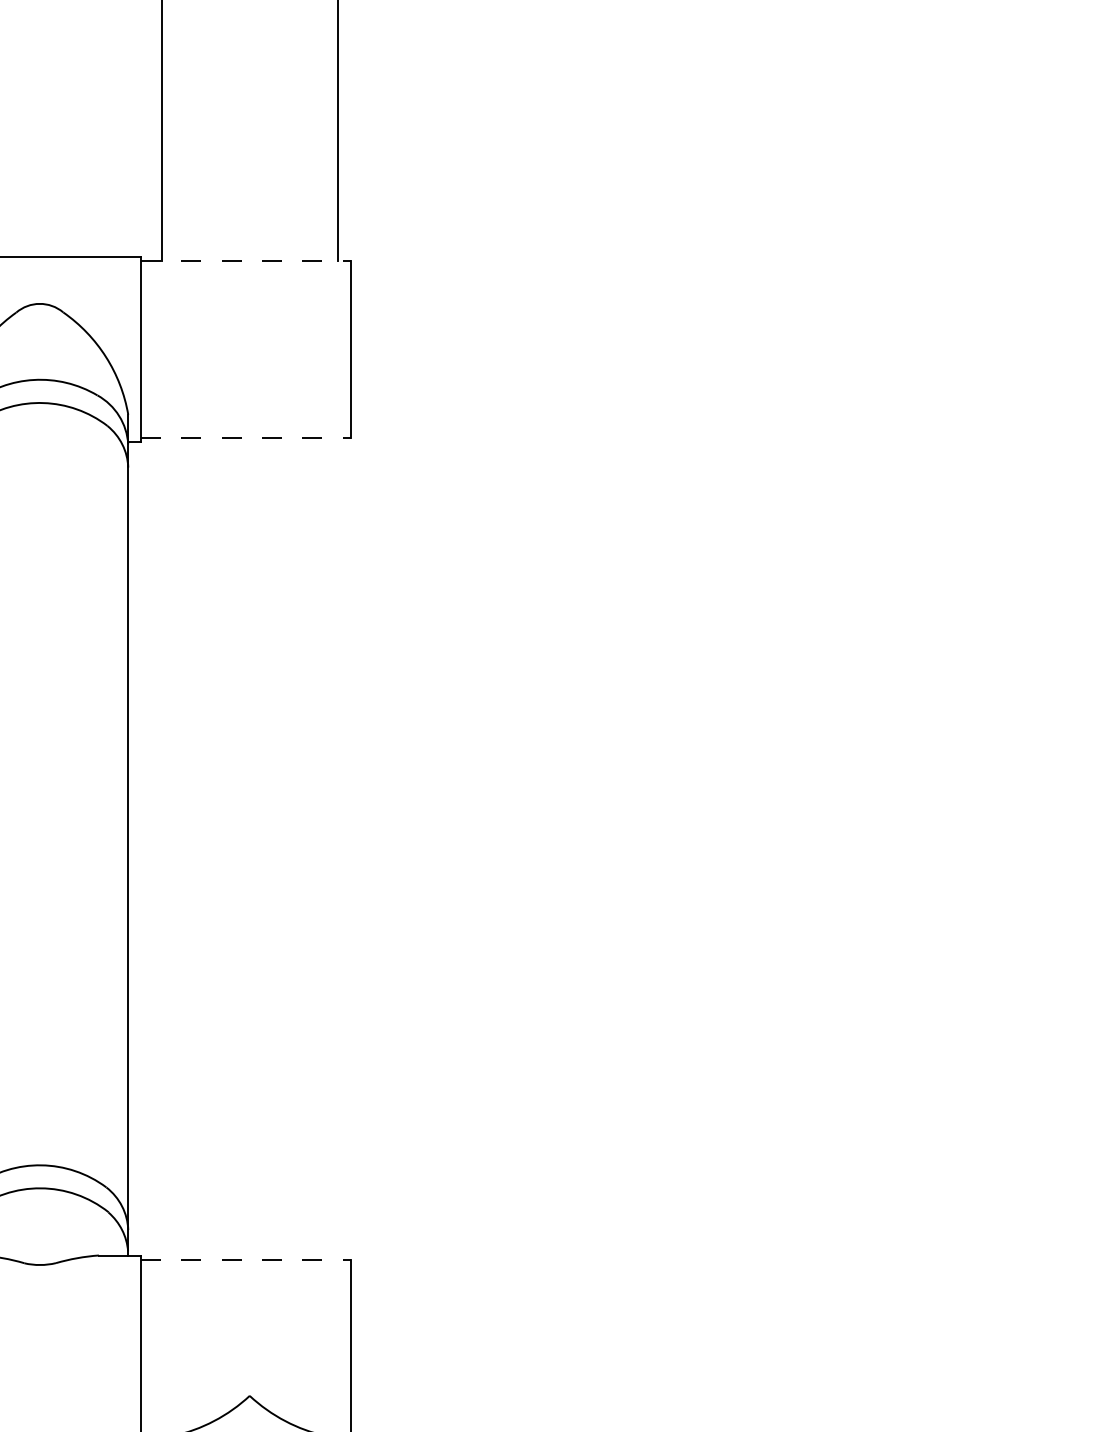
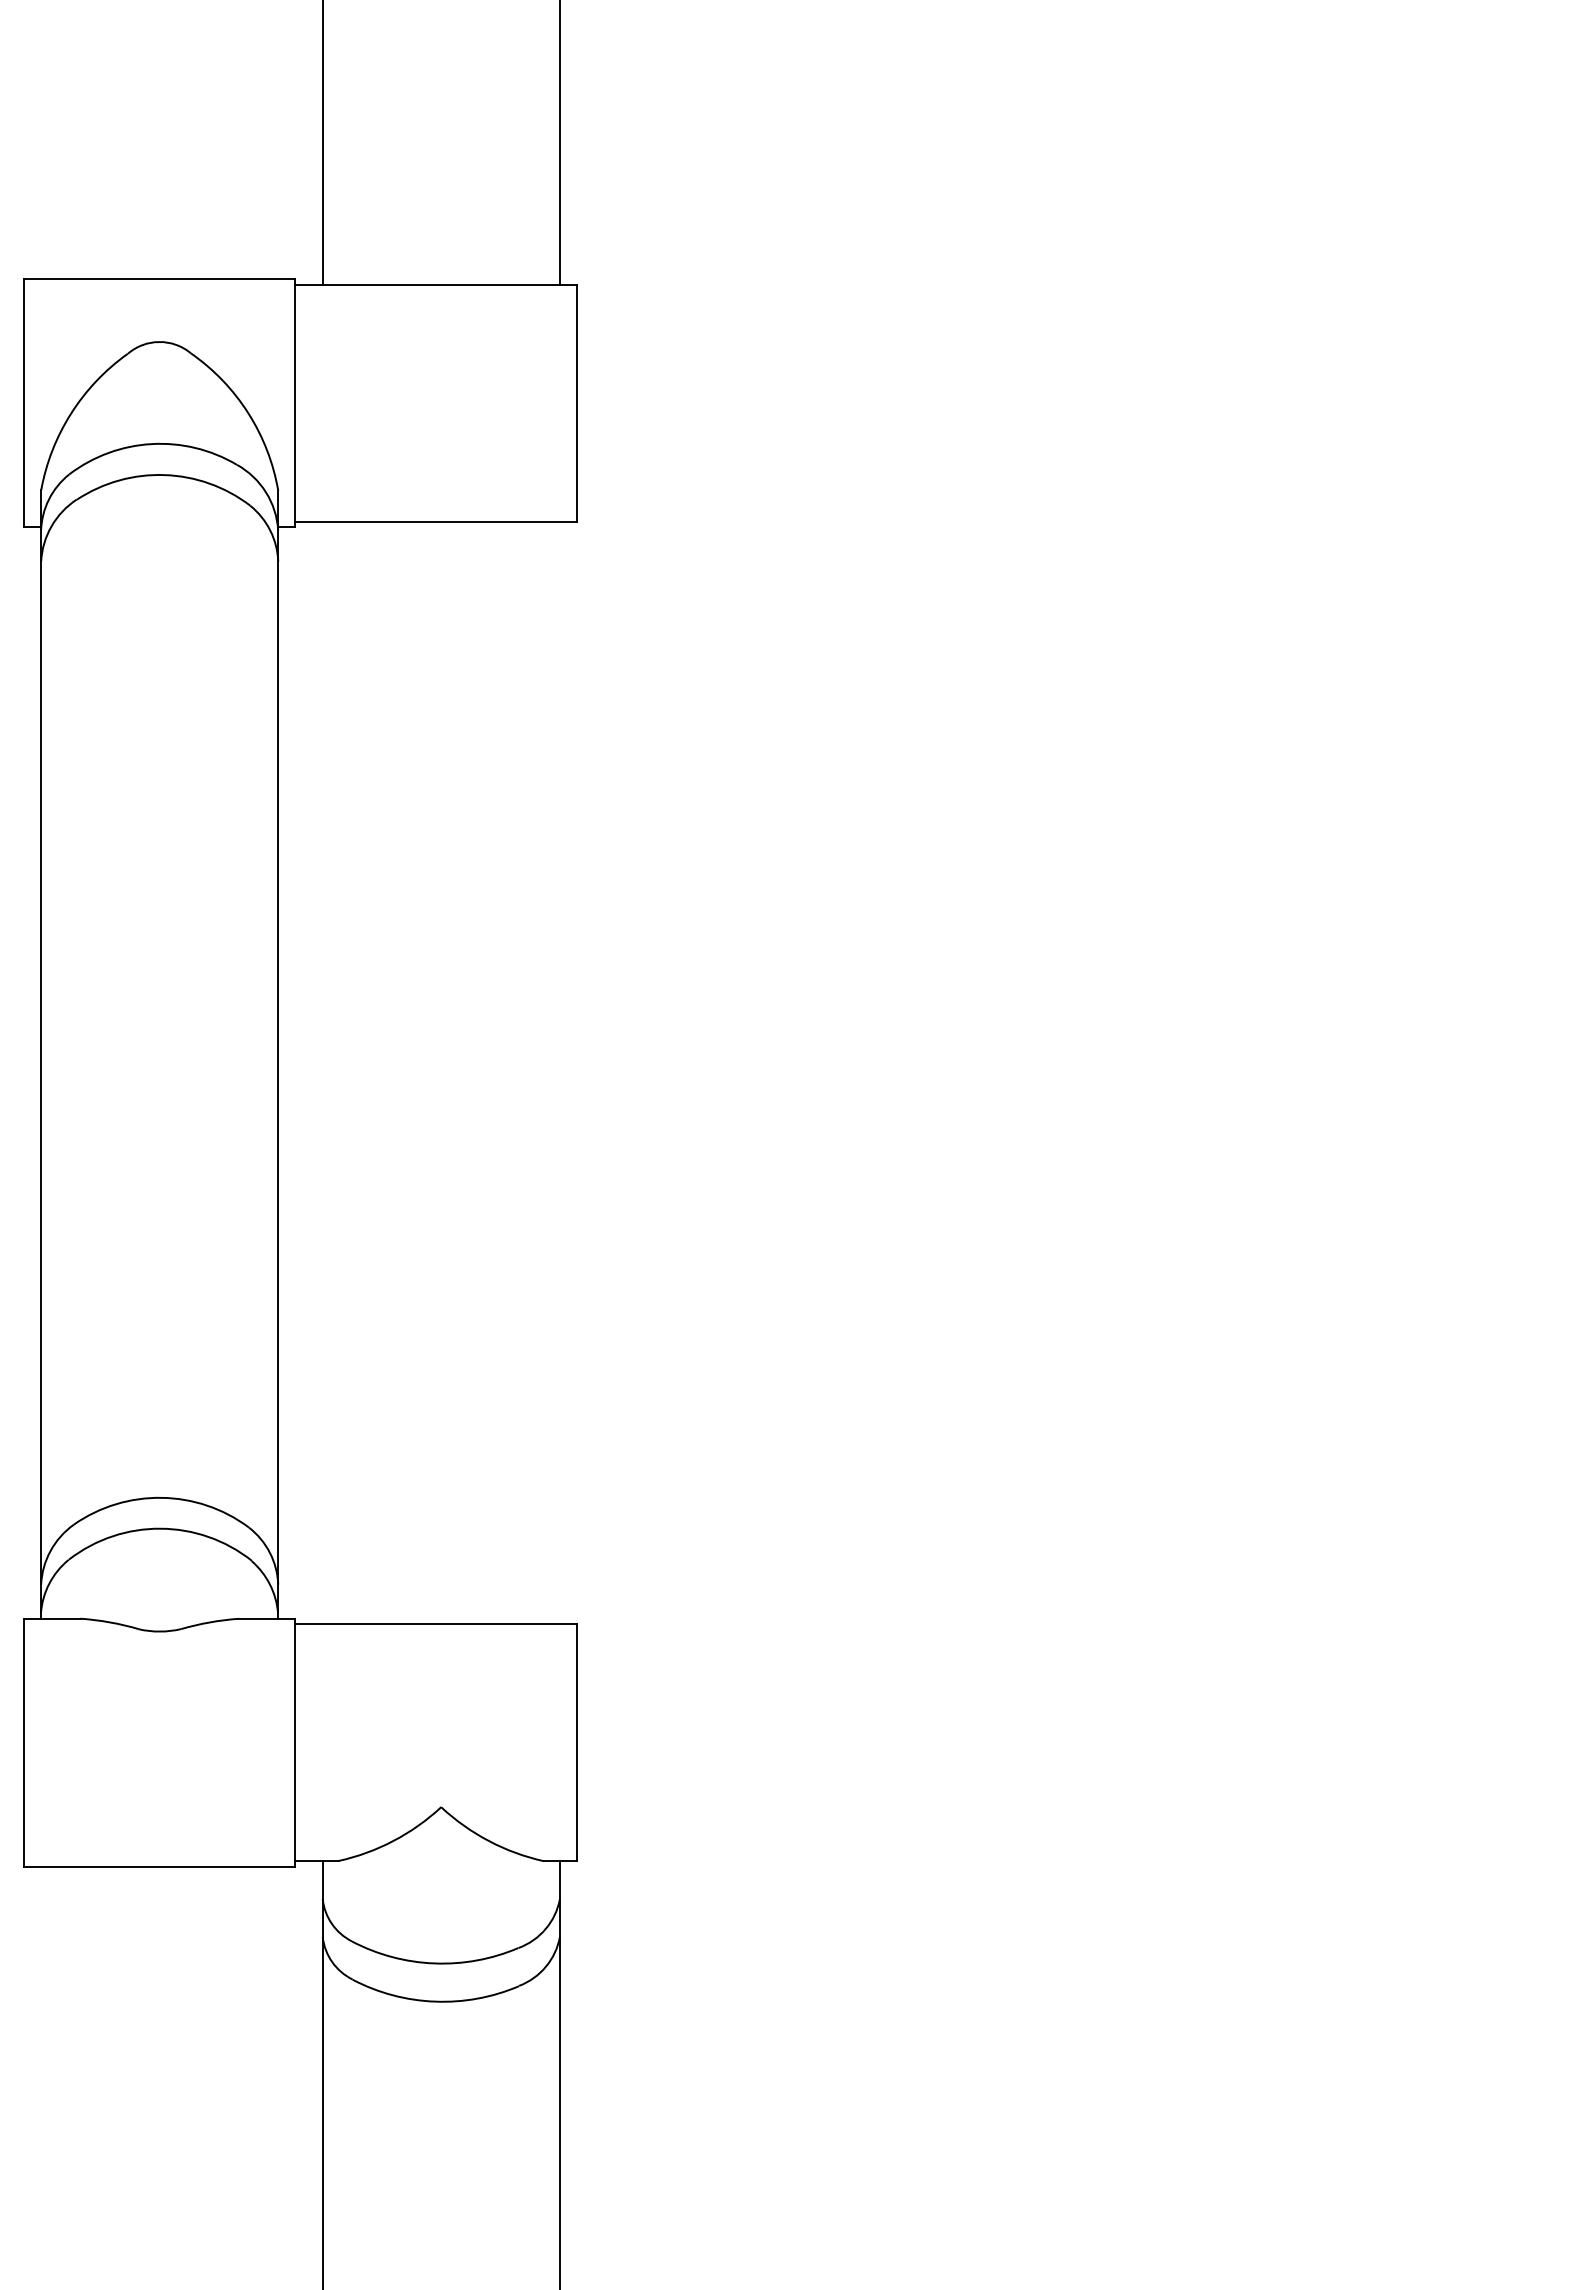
line: (245, 261) -> (435, 284), dashed -> solid
line: (245, 437) -> (435, 521), dashed -> solid
line: (245, 1259) -> (435, 1624), dashed -> solid

